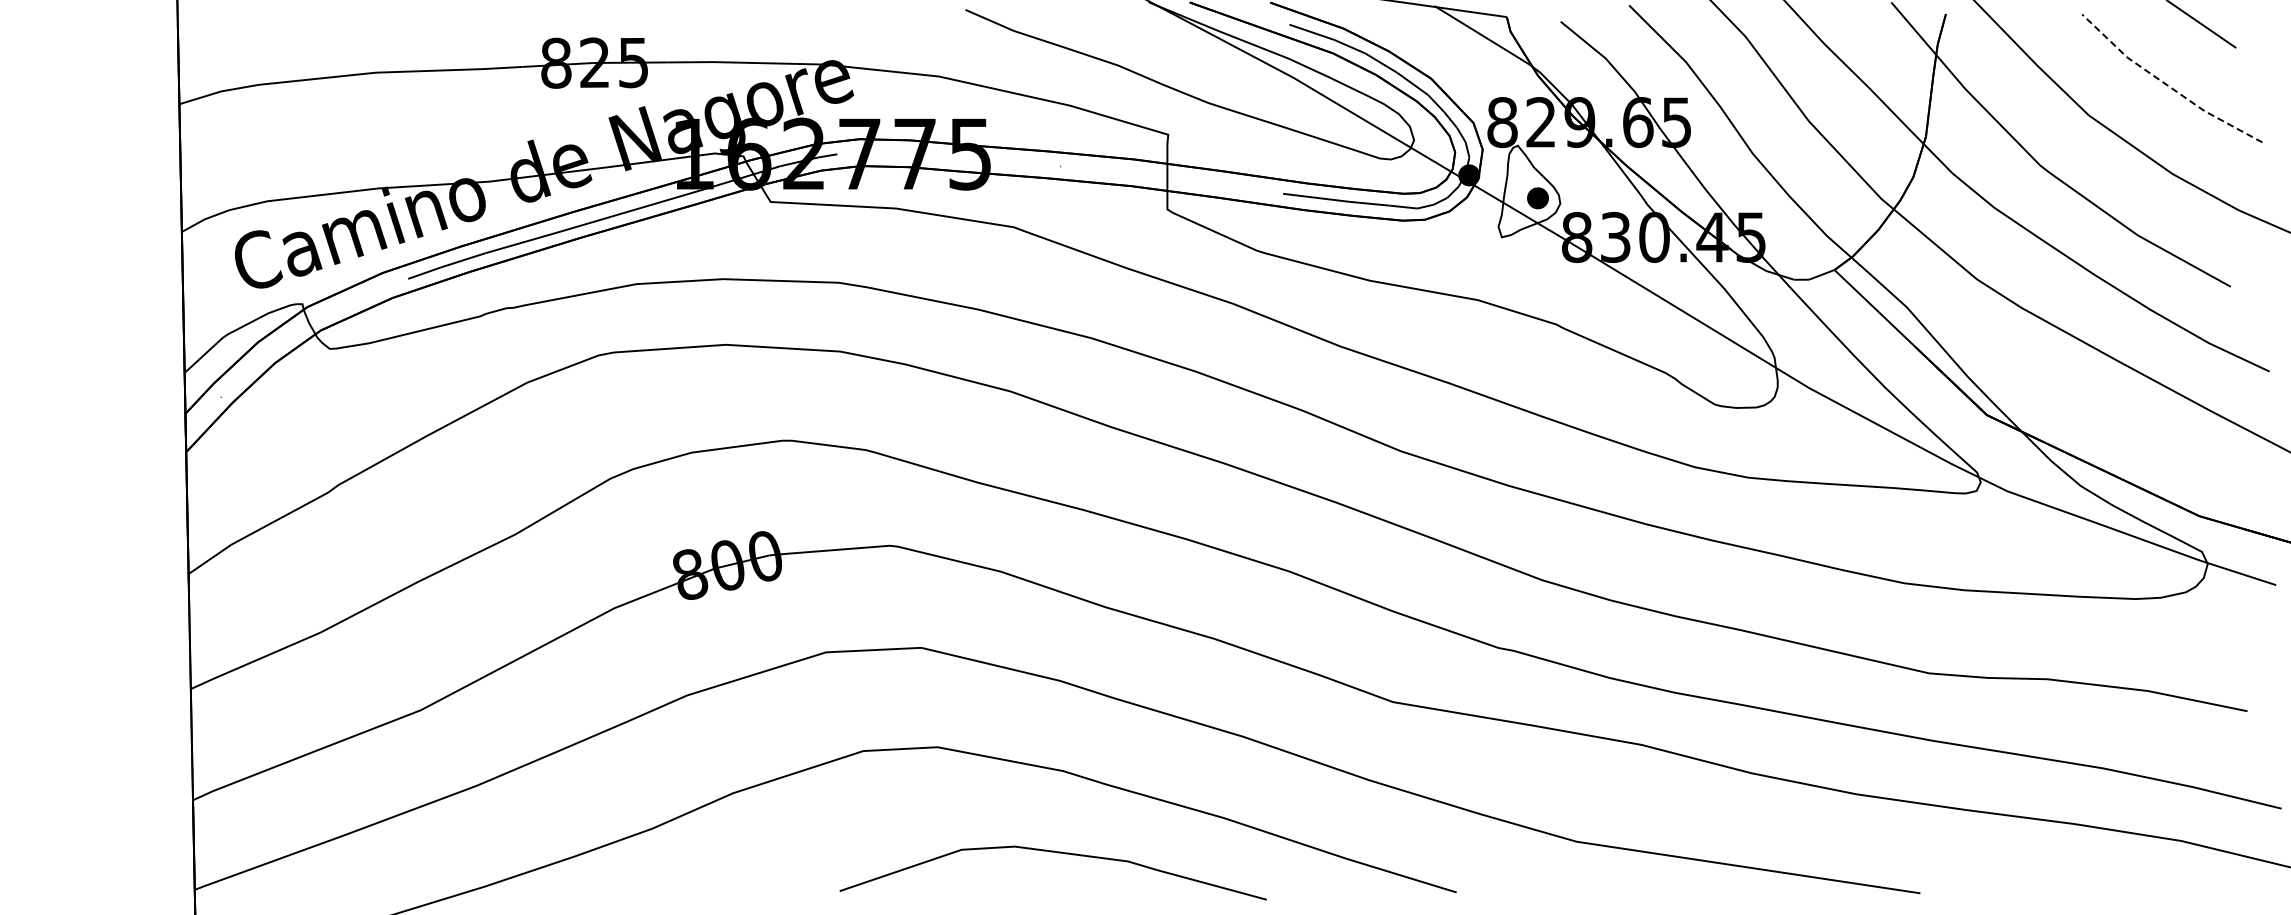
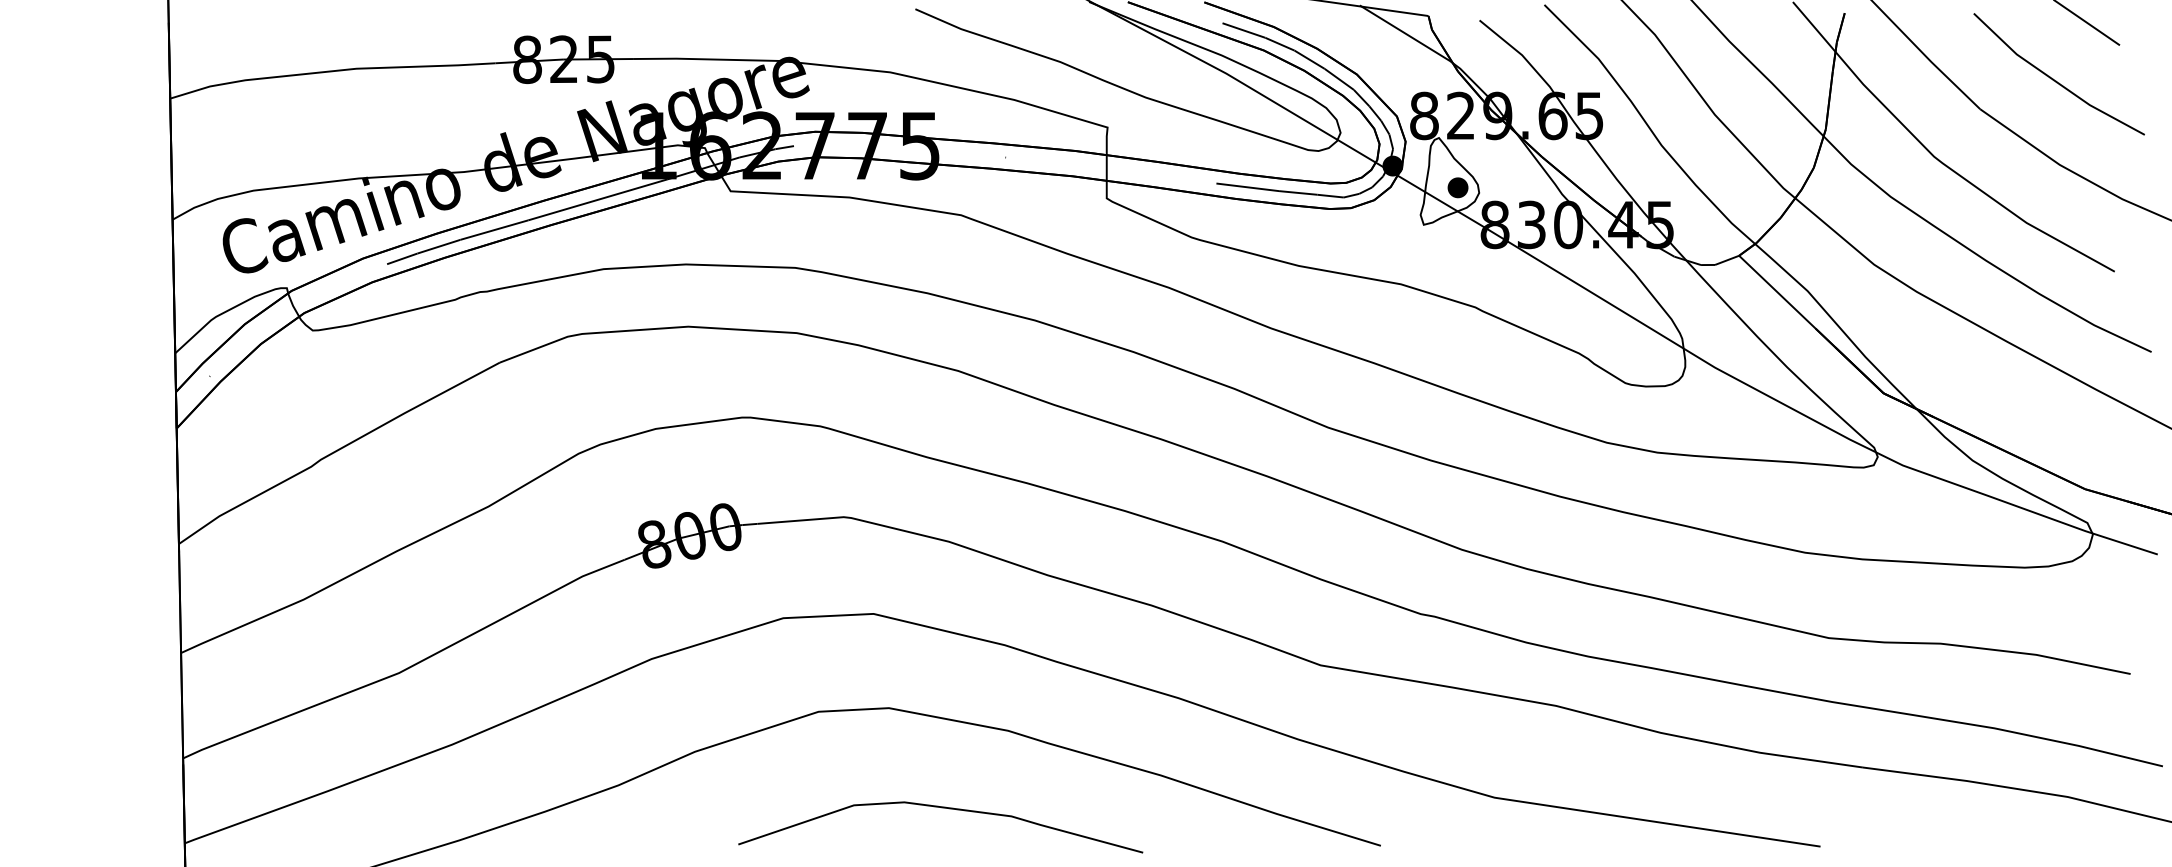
line: (2166, 84) -> (2053, 79), dashed -> solid
curve: (1057, 853) -> (944, 808), moved

